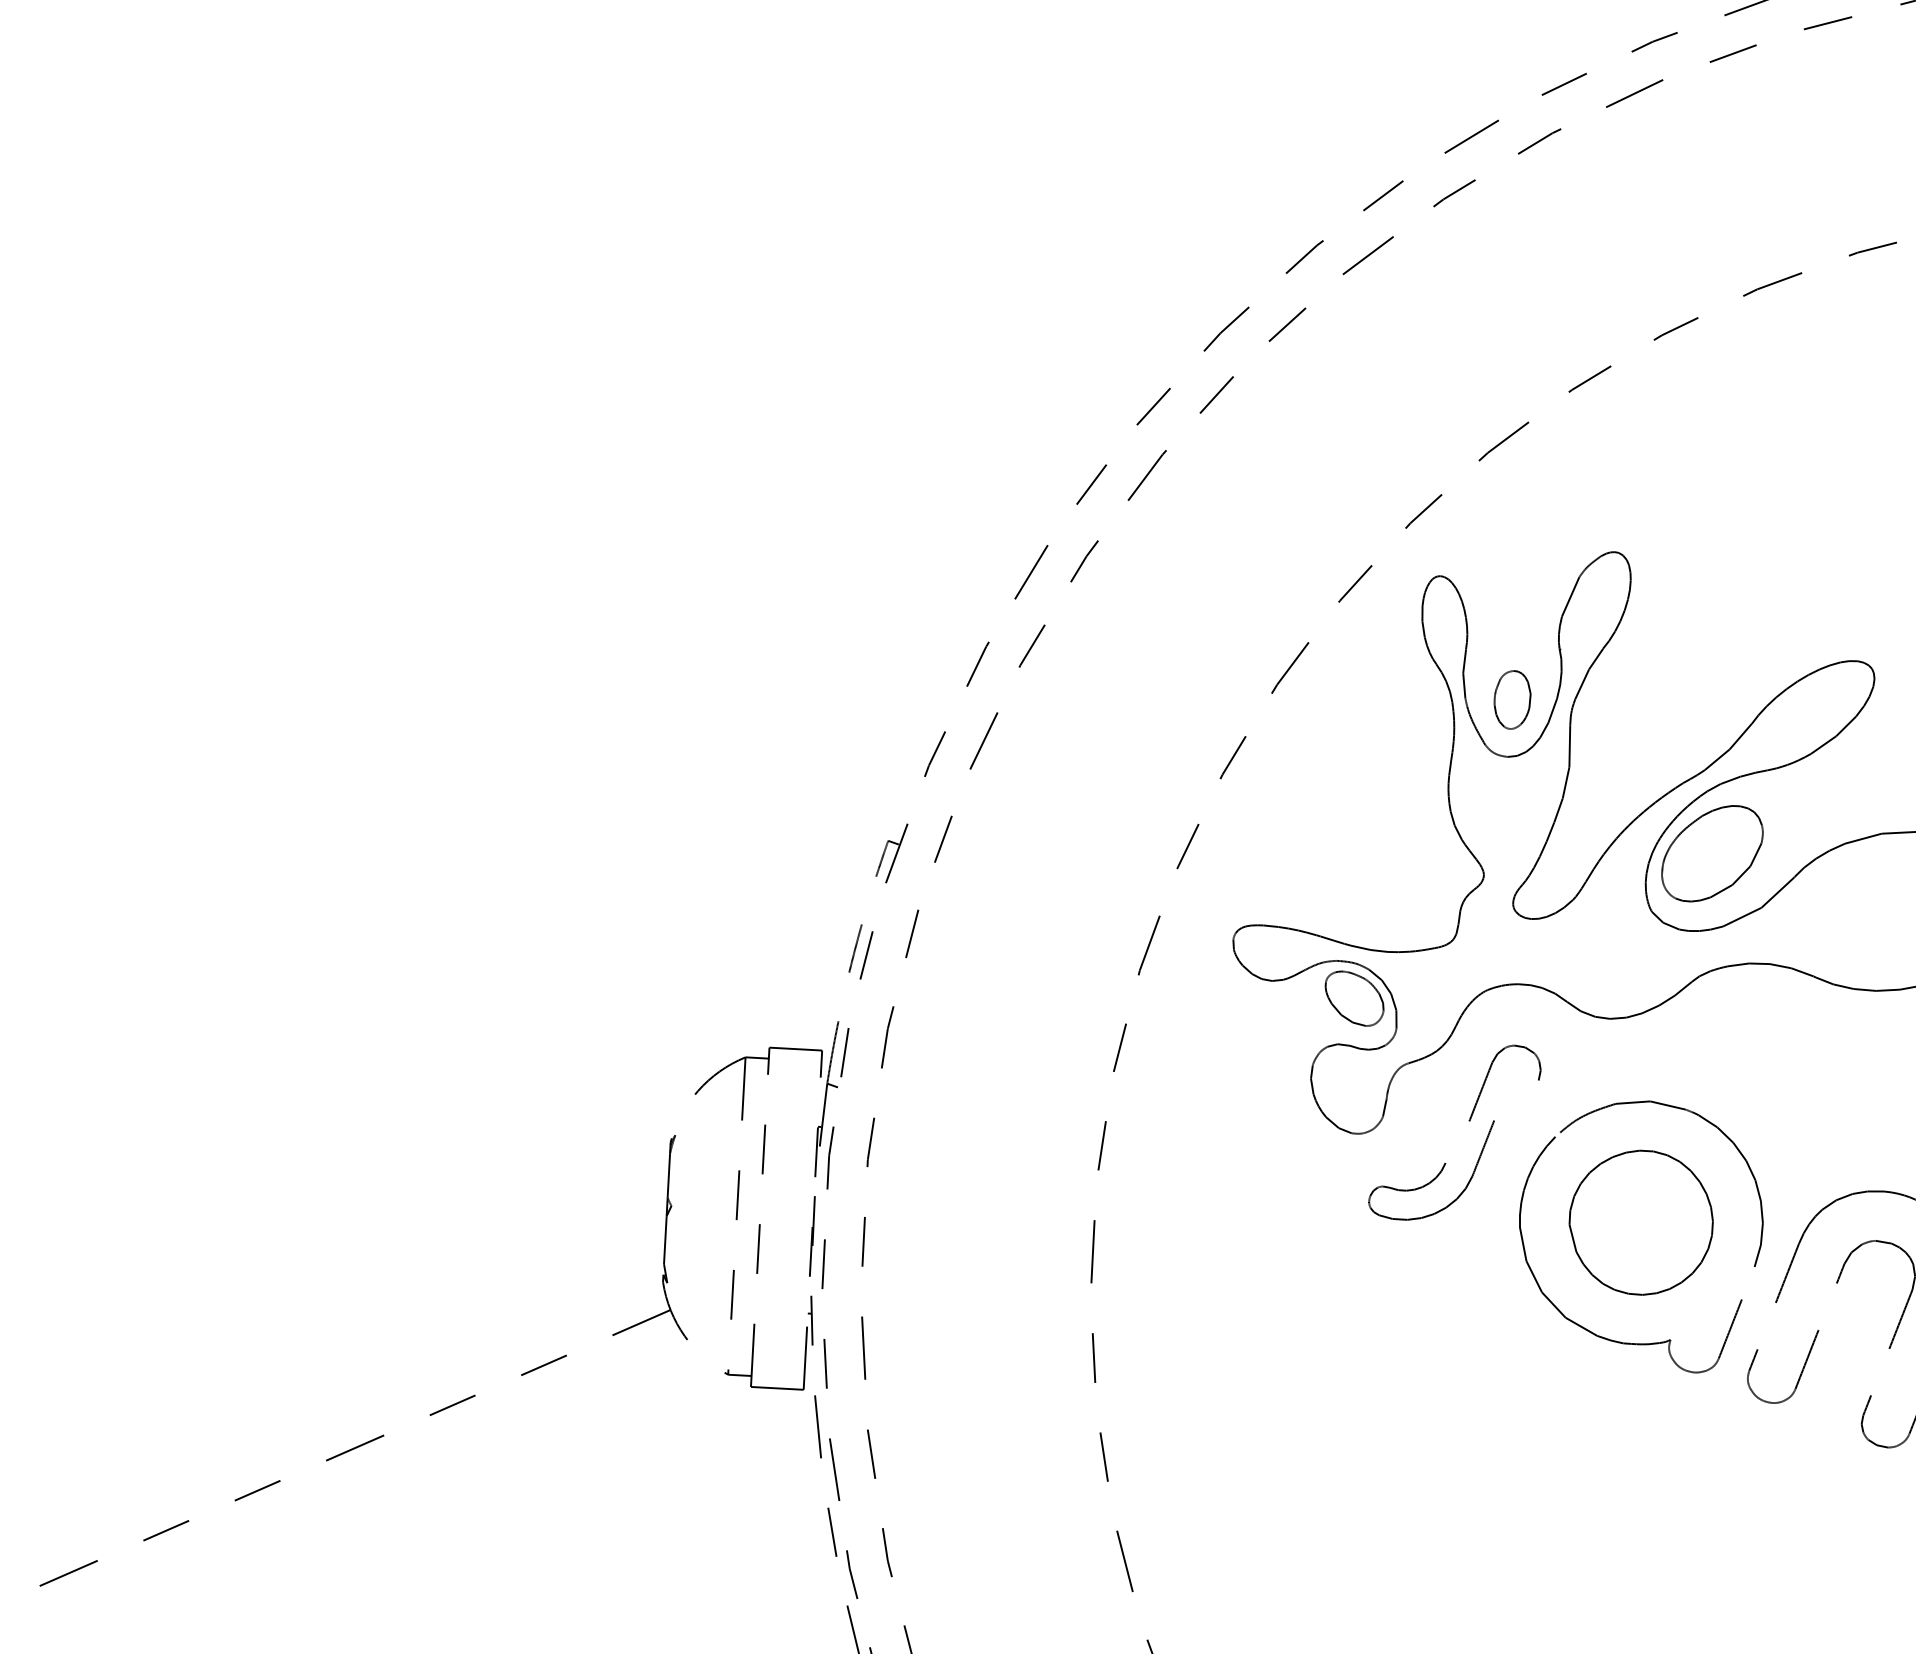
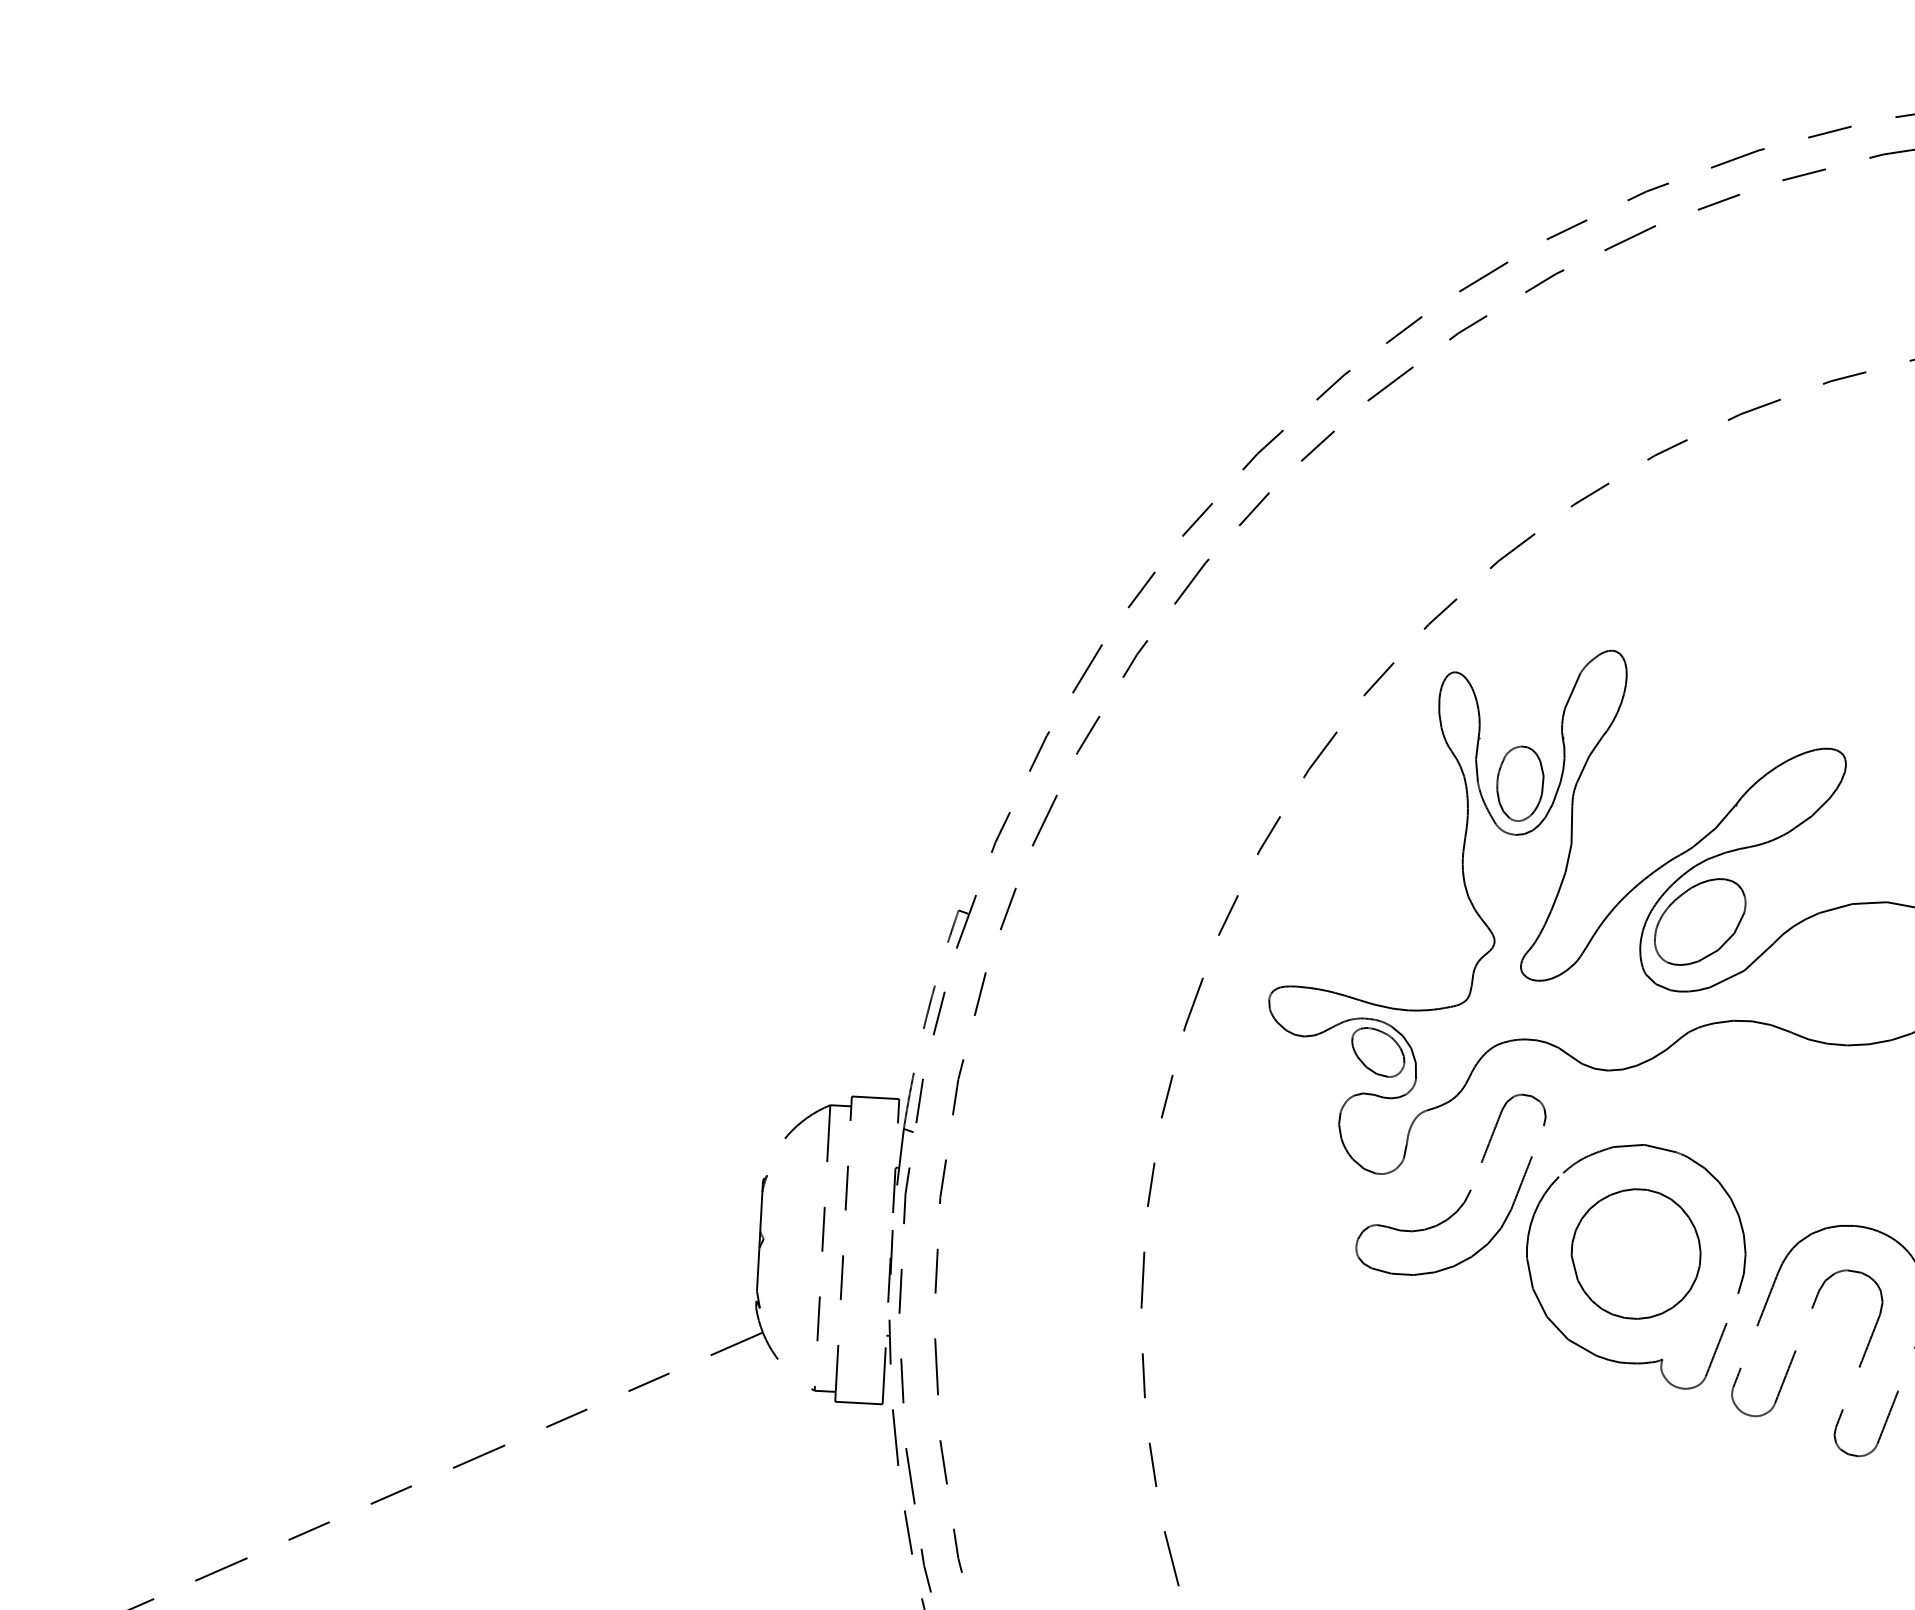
part: (1512, 699) -> (1520, 783), size x1.43
part: (1427, 1179) -> (1443, 1215), size x1.67

